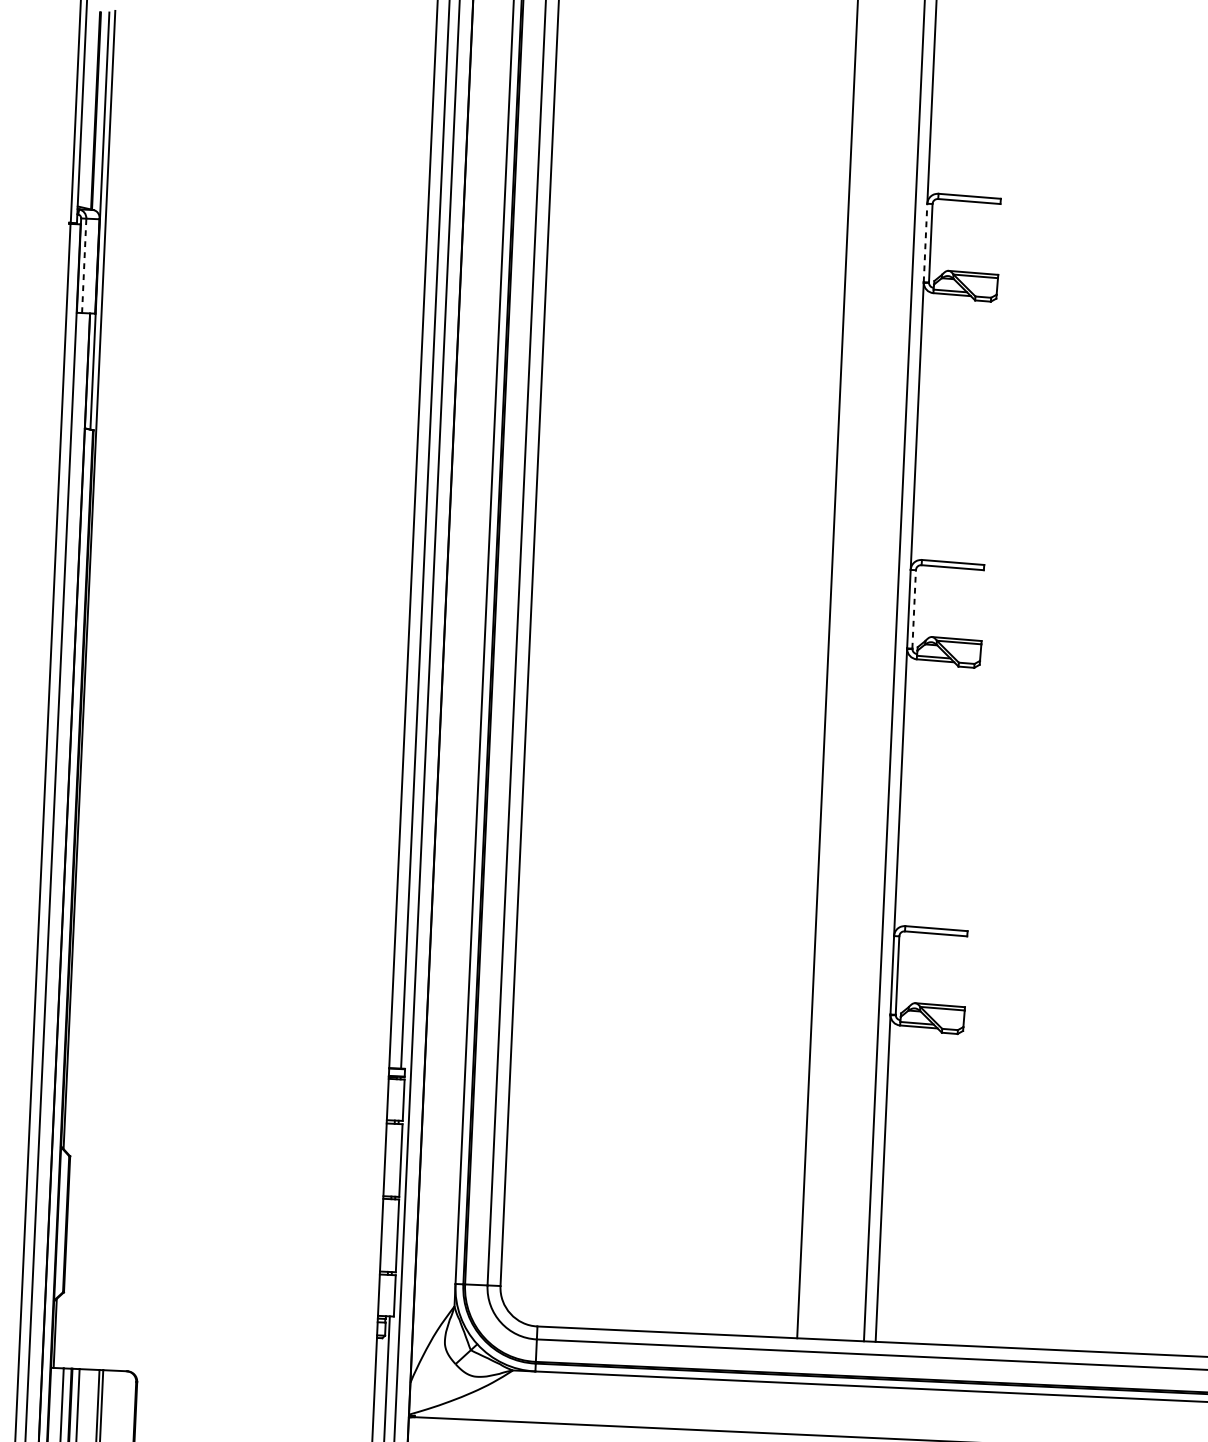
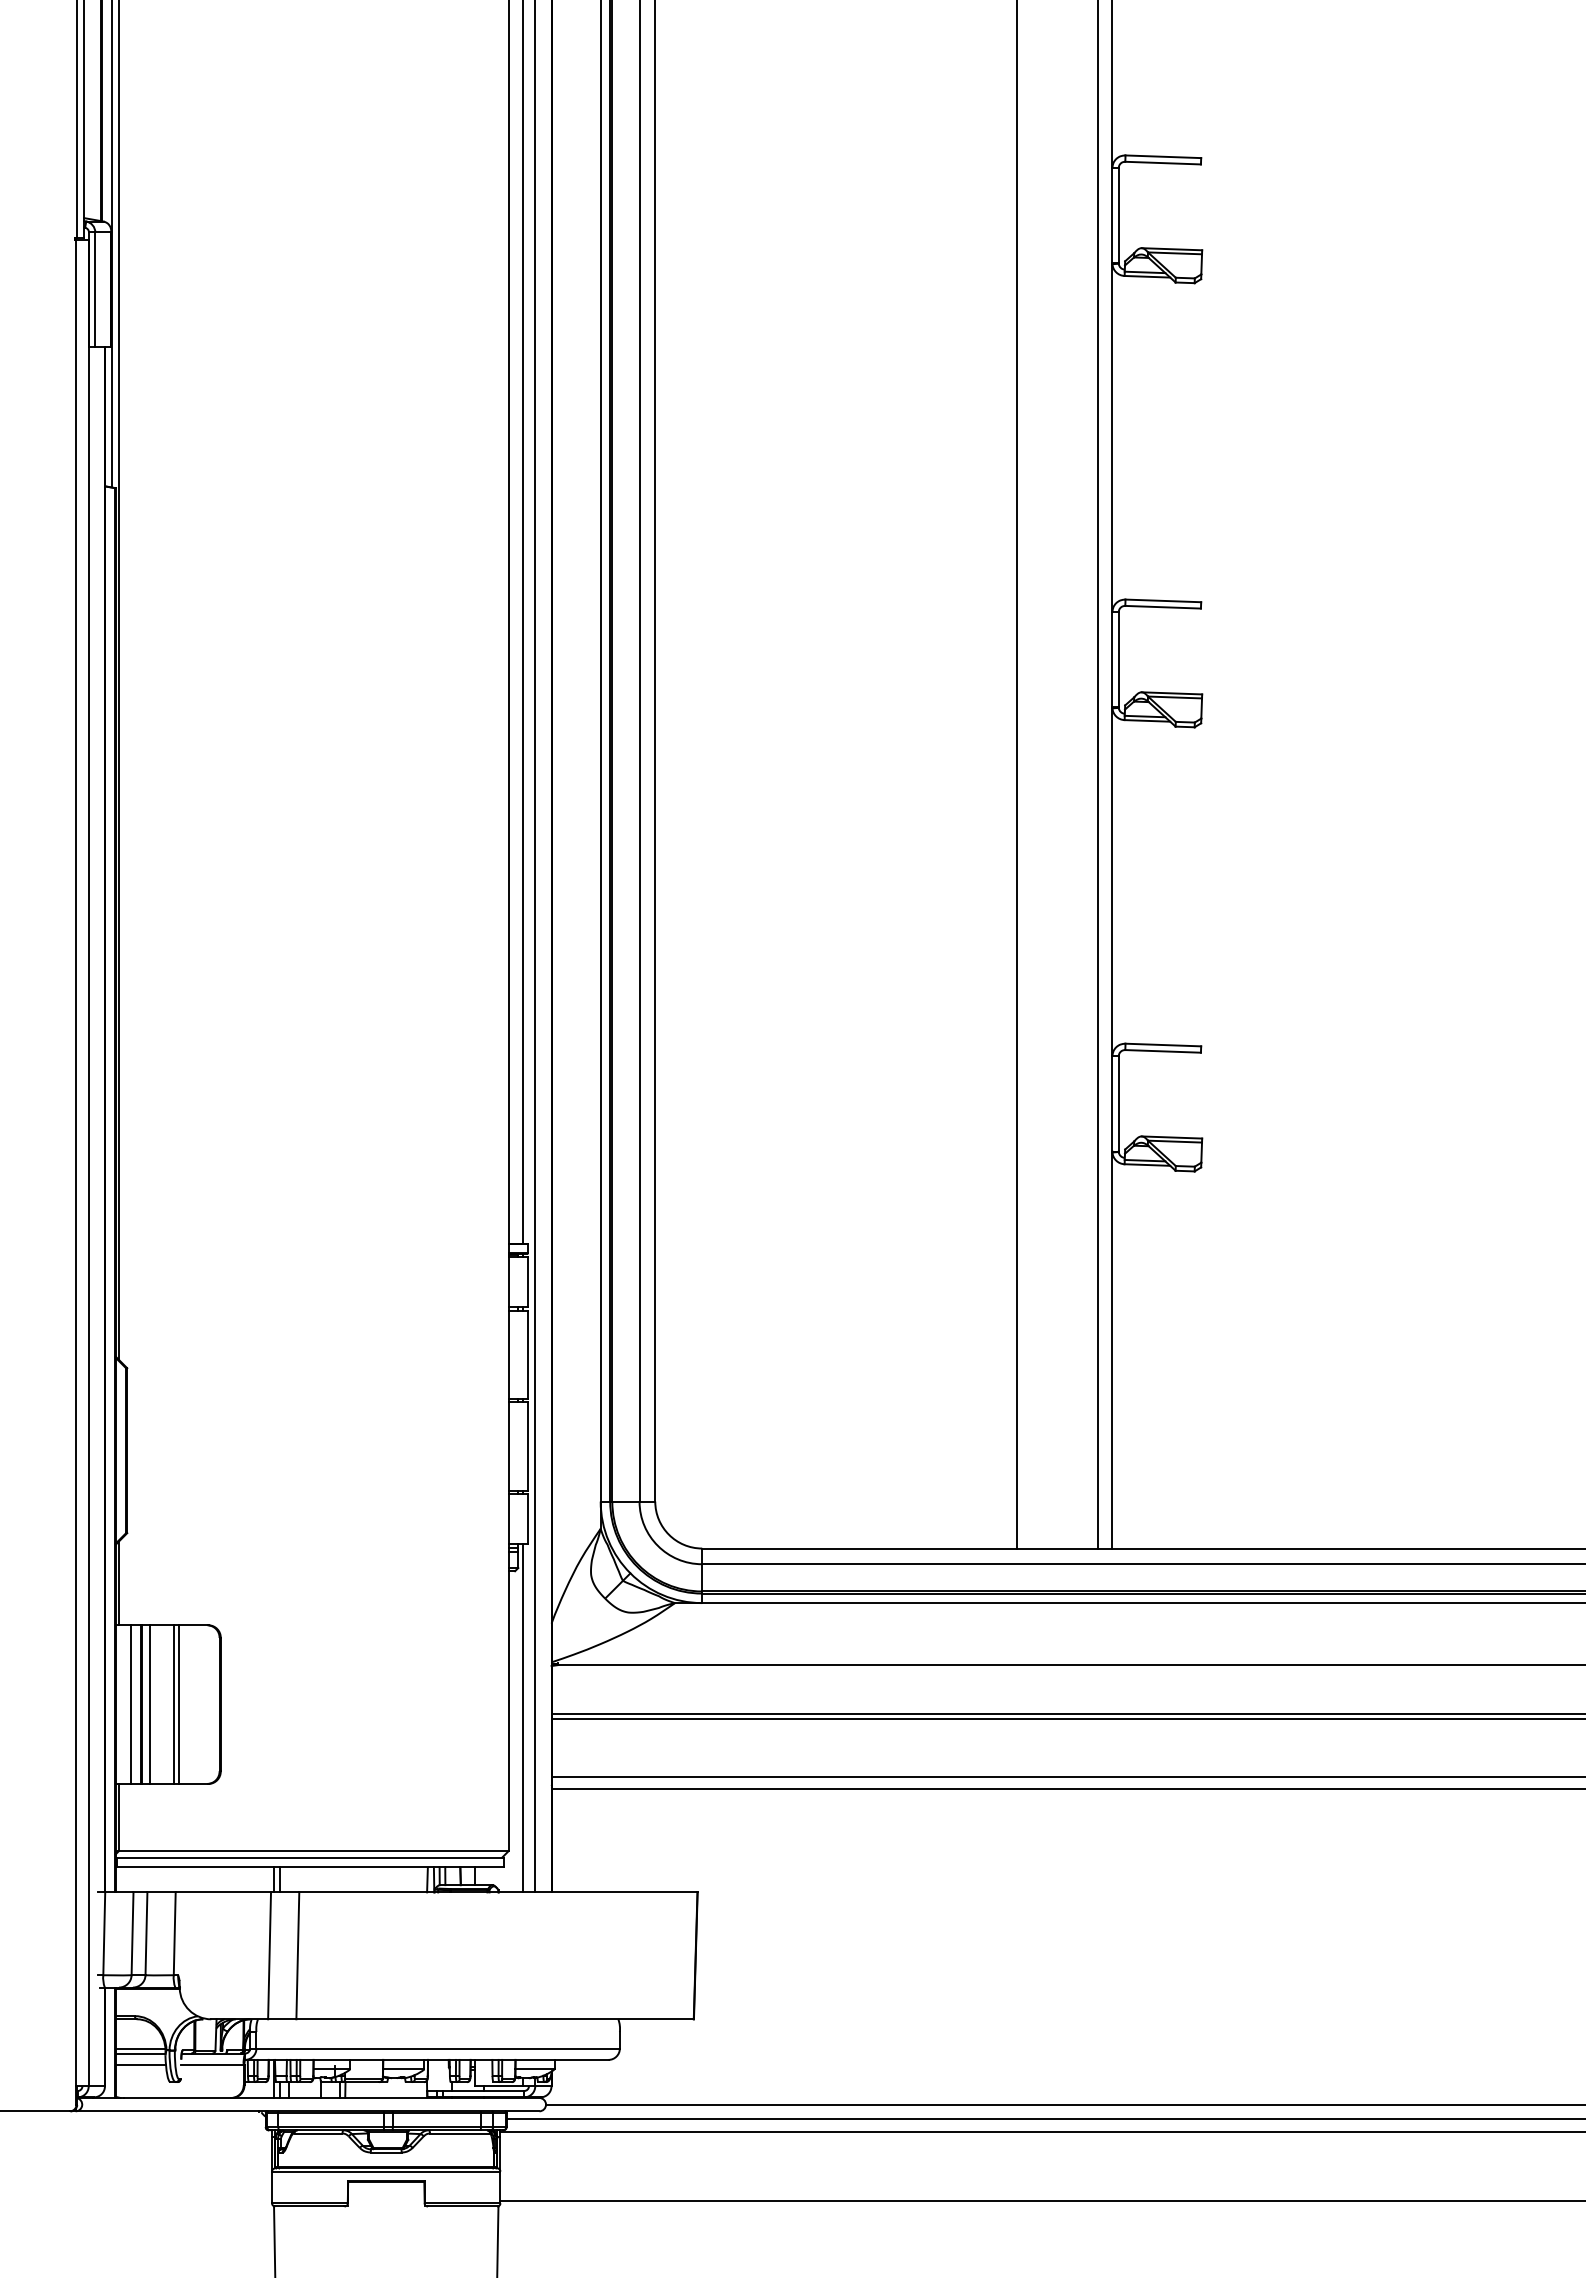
line: (925, 242) -> (1112, 215), dashed -> solid
line: (84, 265) -> (95, 289), dashed -> solid
line: (913, 609) -> (1118, 659), dashed -> solid

